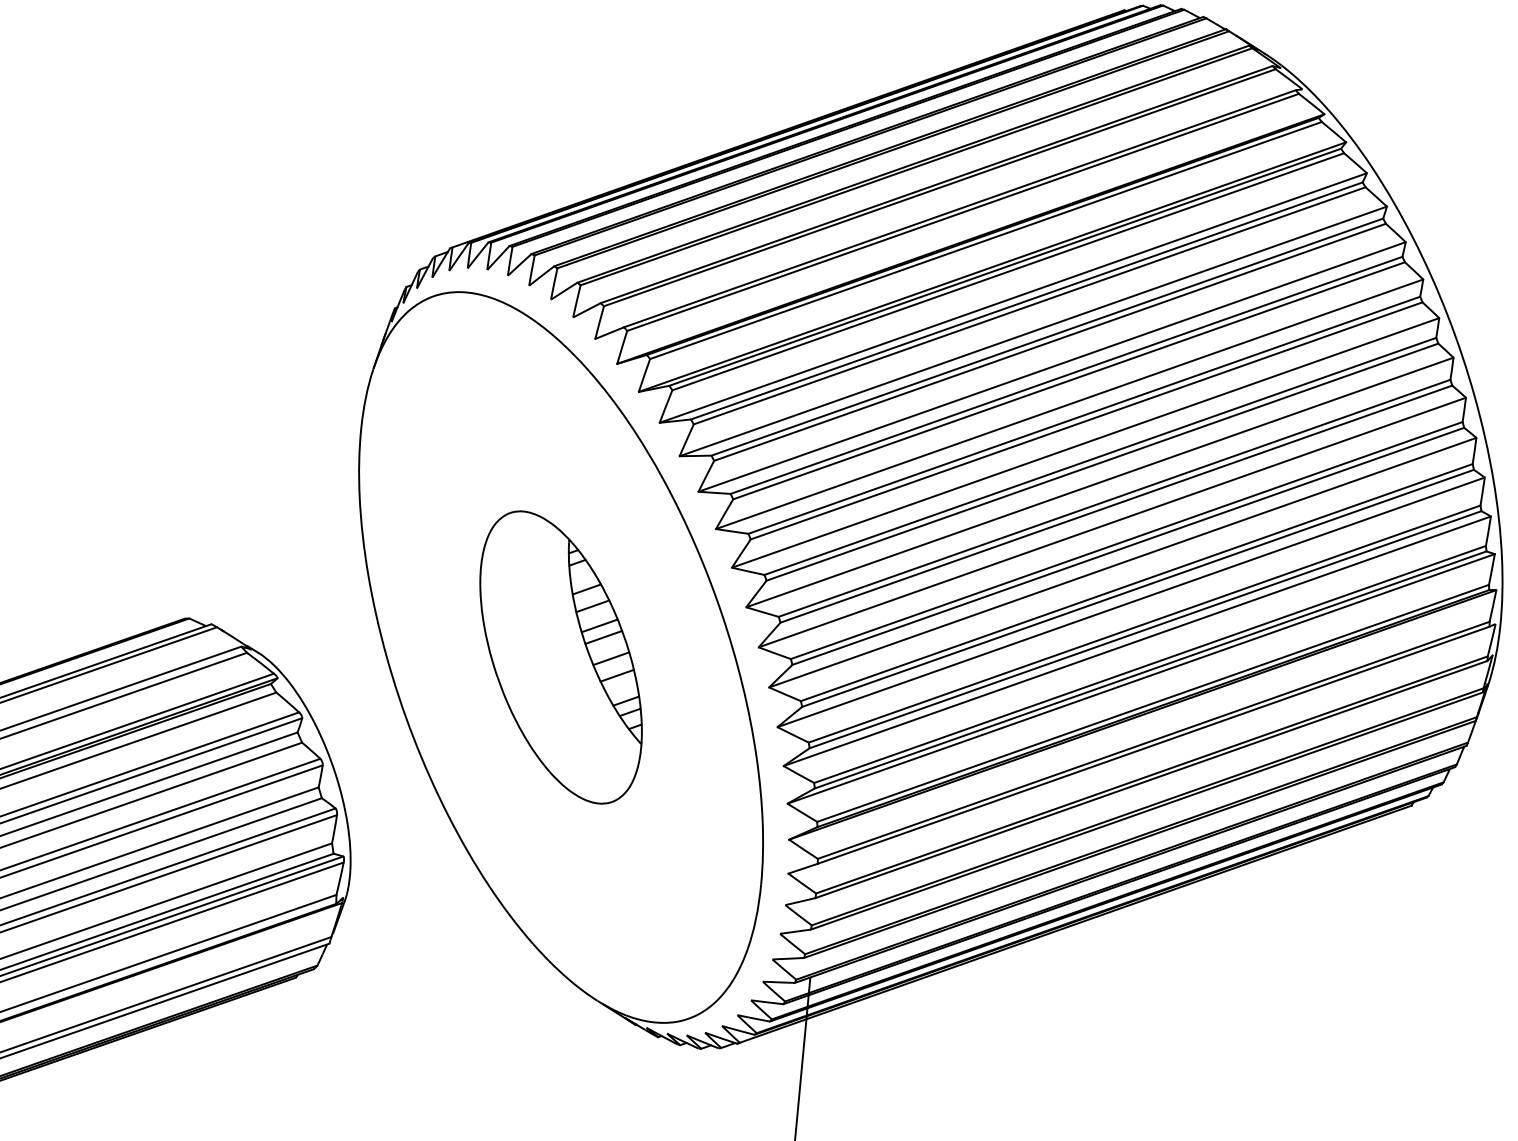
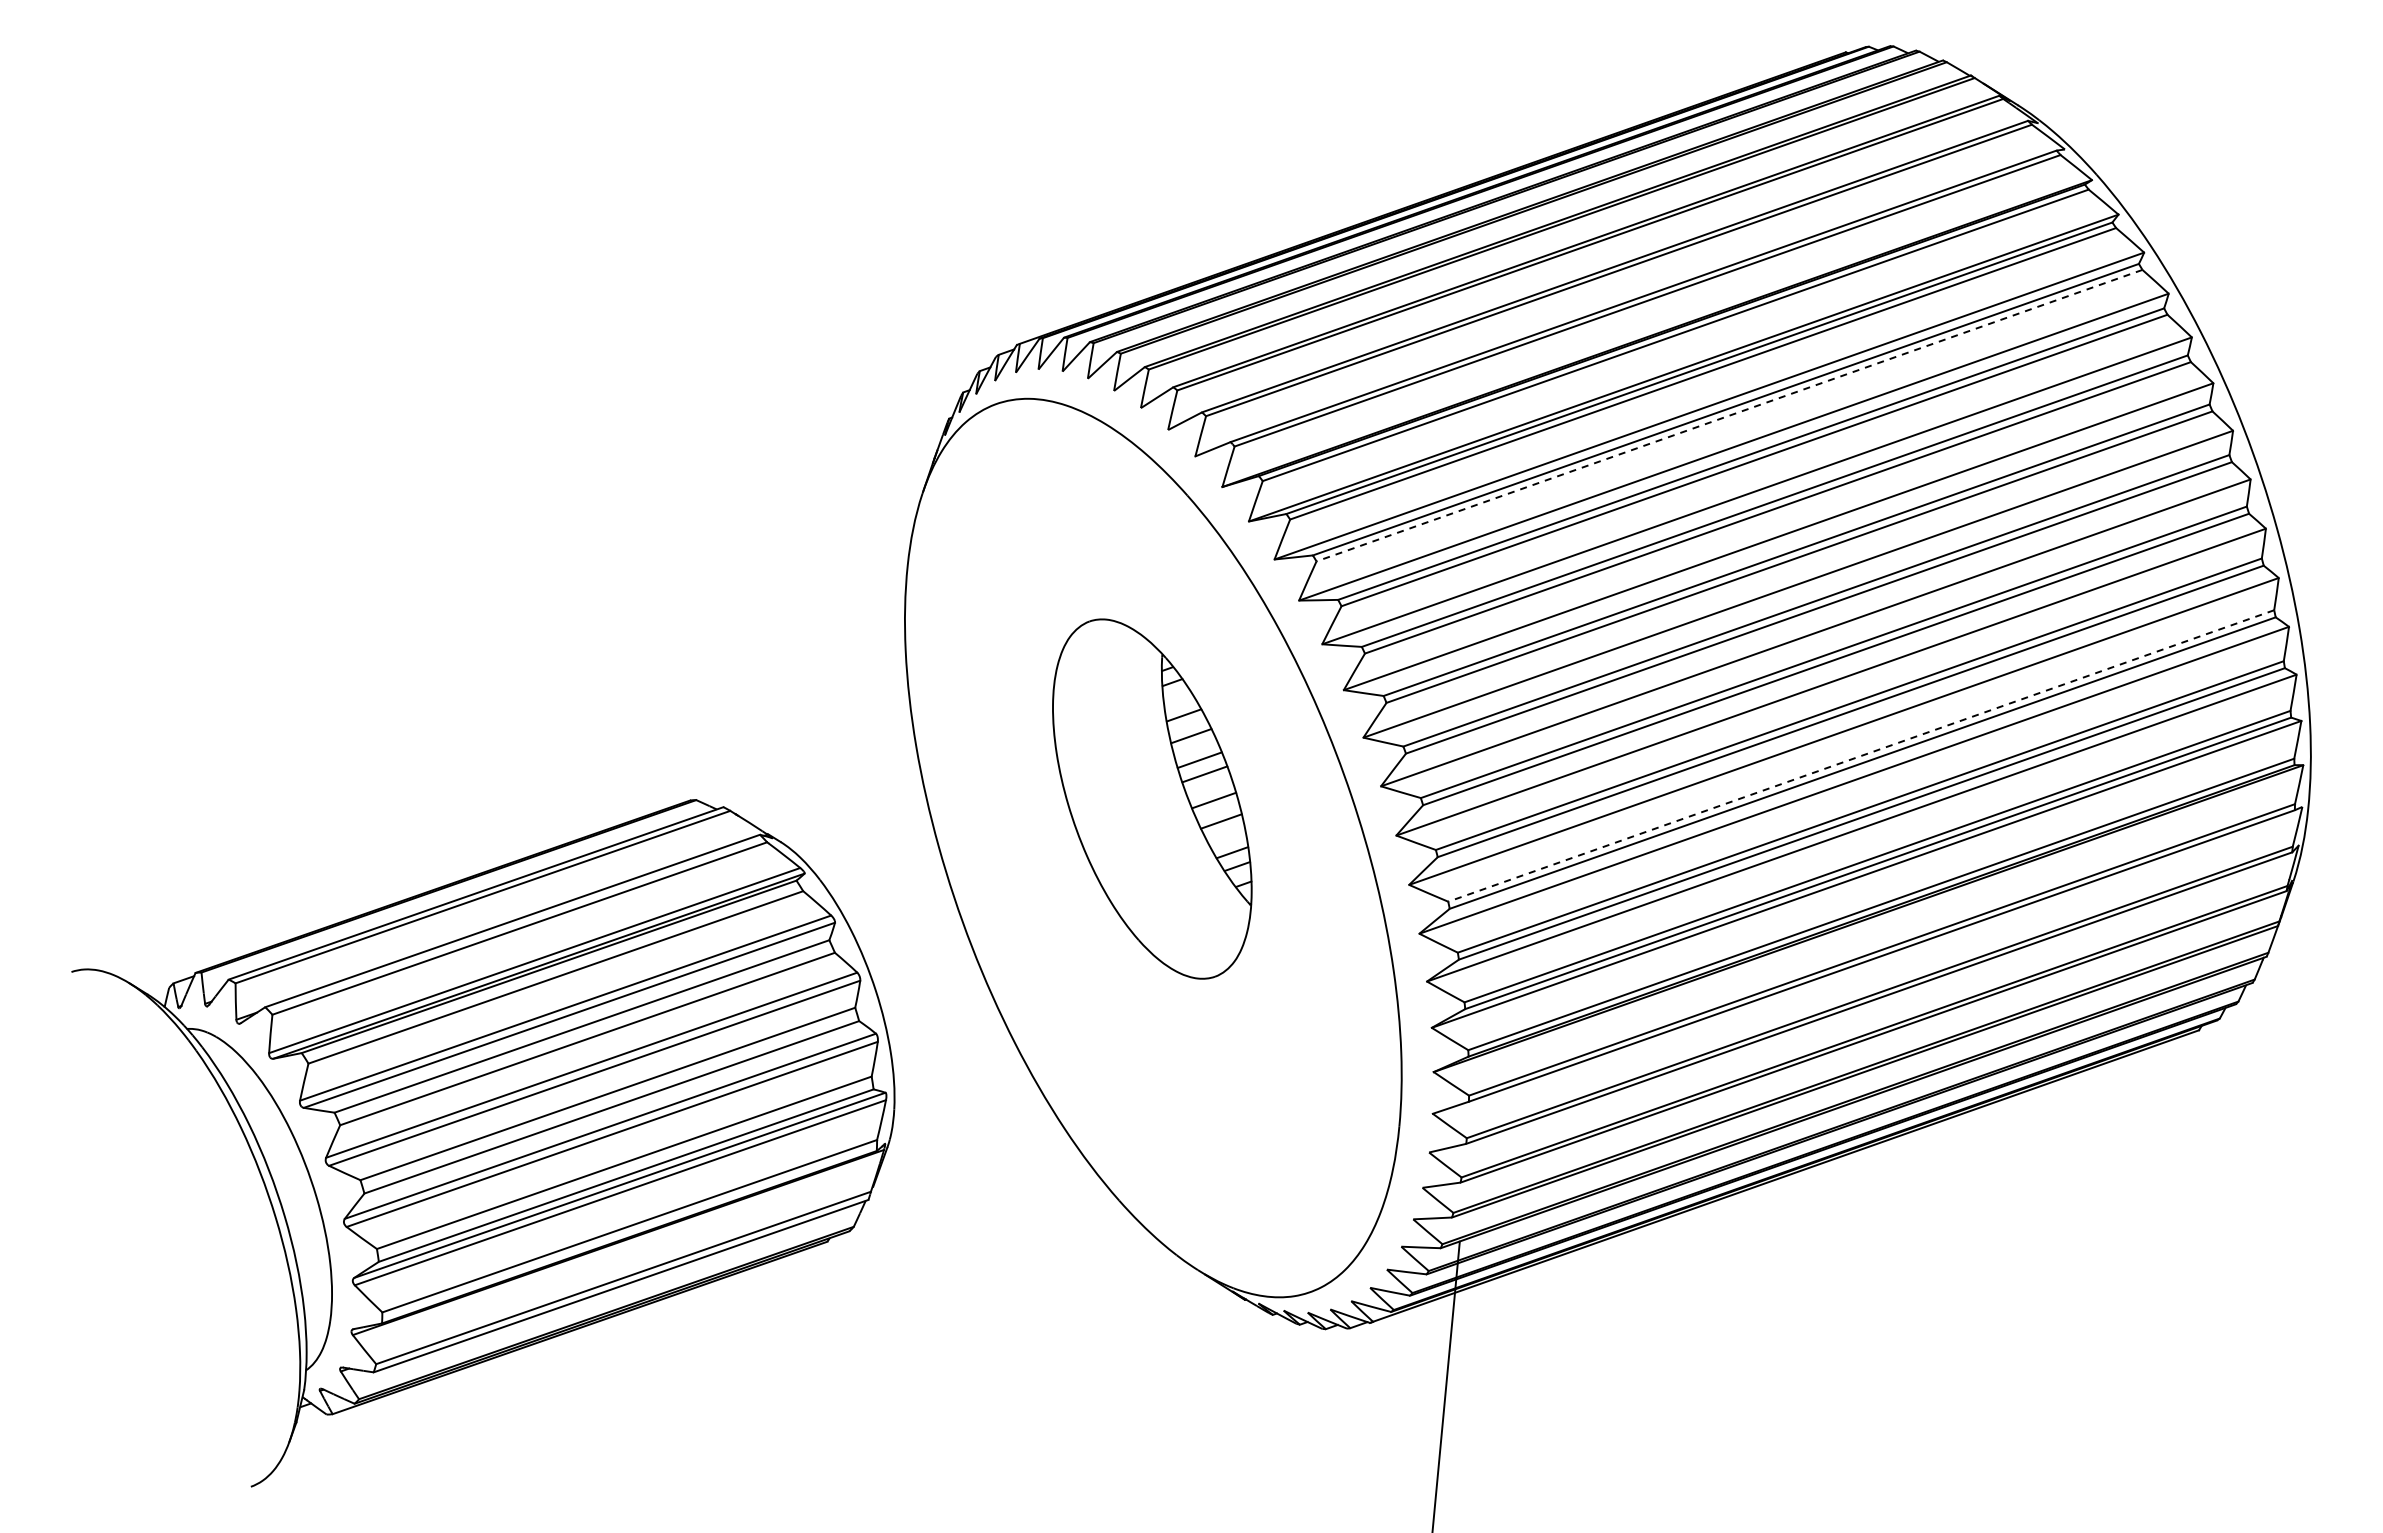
line: (1029, 305) -> (1729, 415), solid -> dashed
line: (1137, 582) -> (1861, 755), solid -> dashed
part: (561, 657) -> (1152, 798), moved

